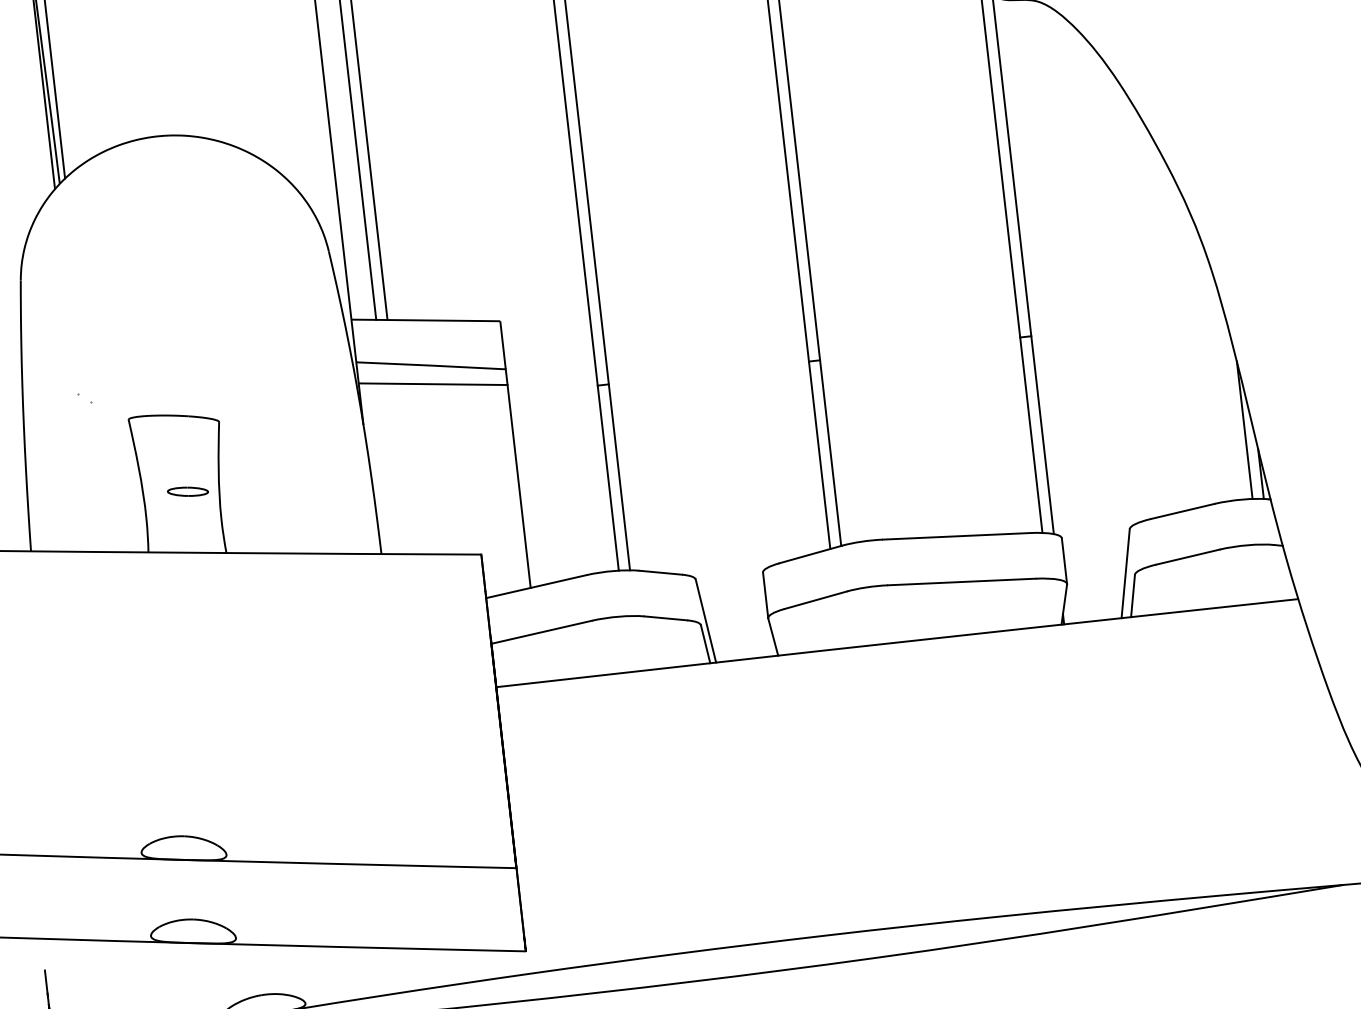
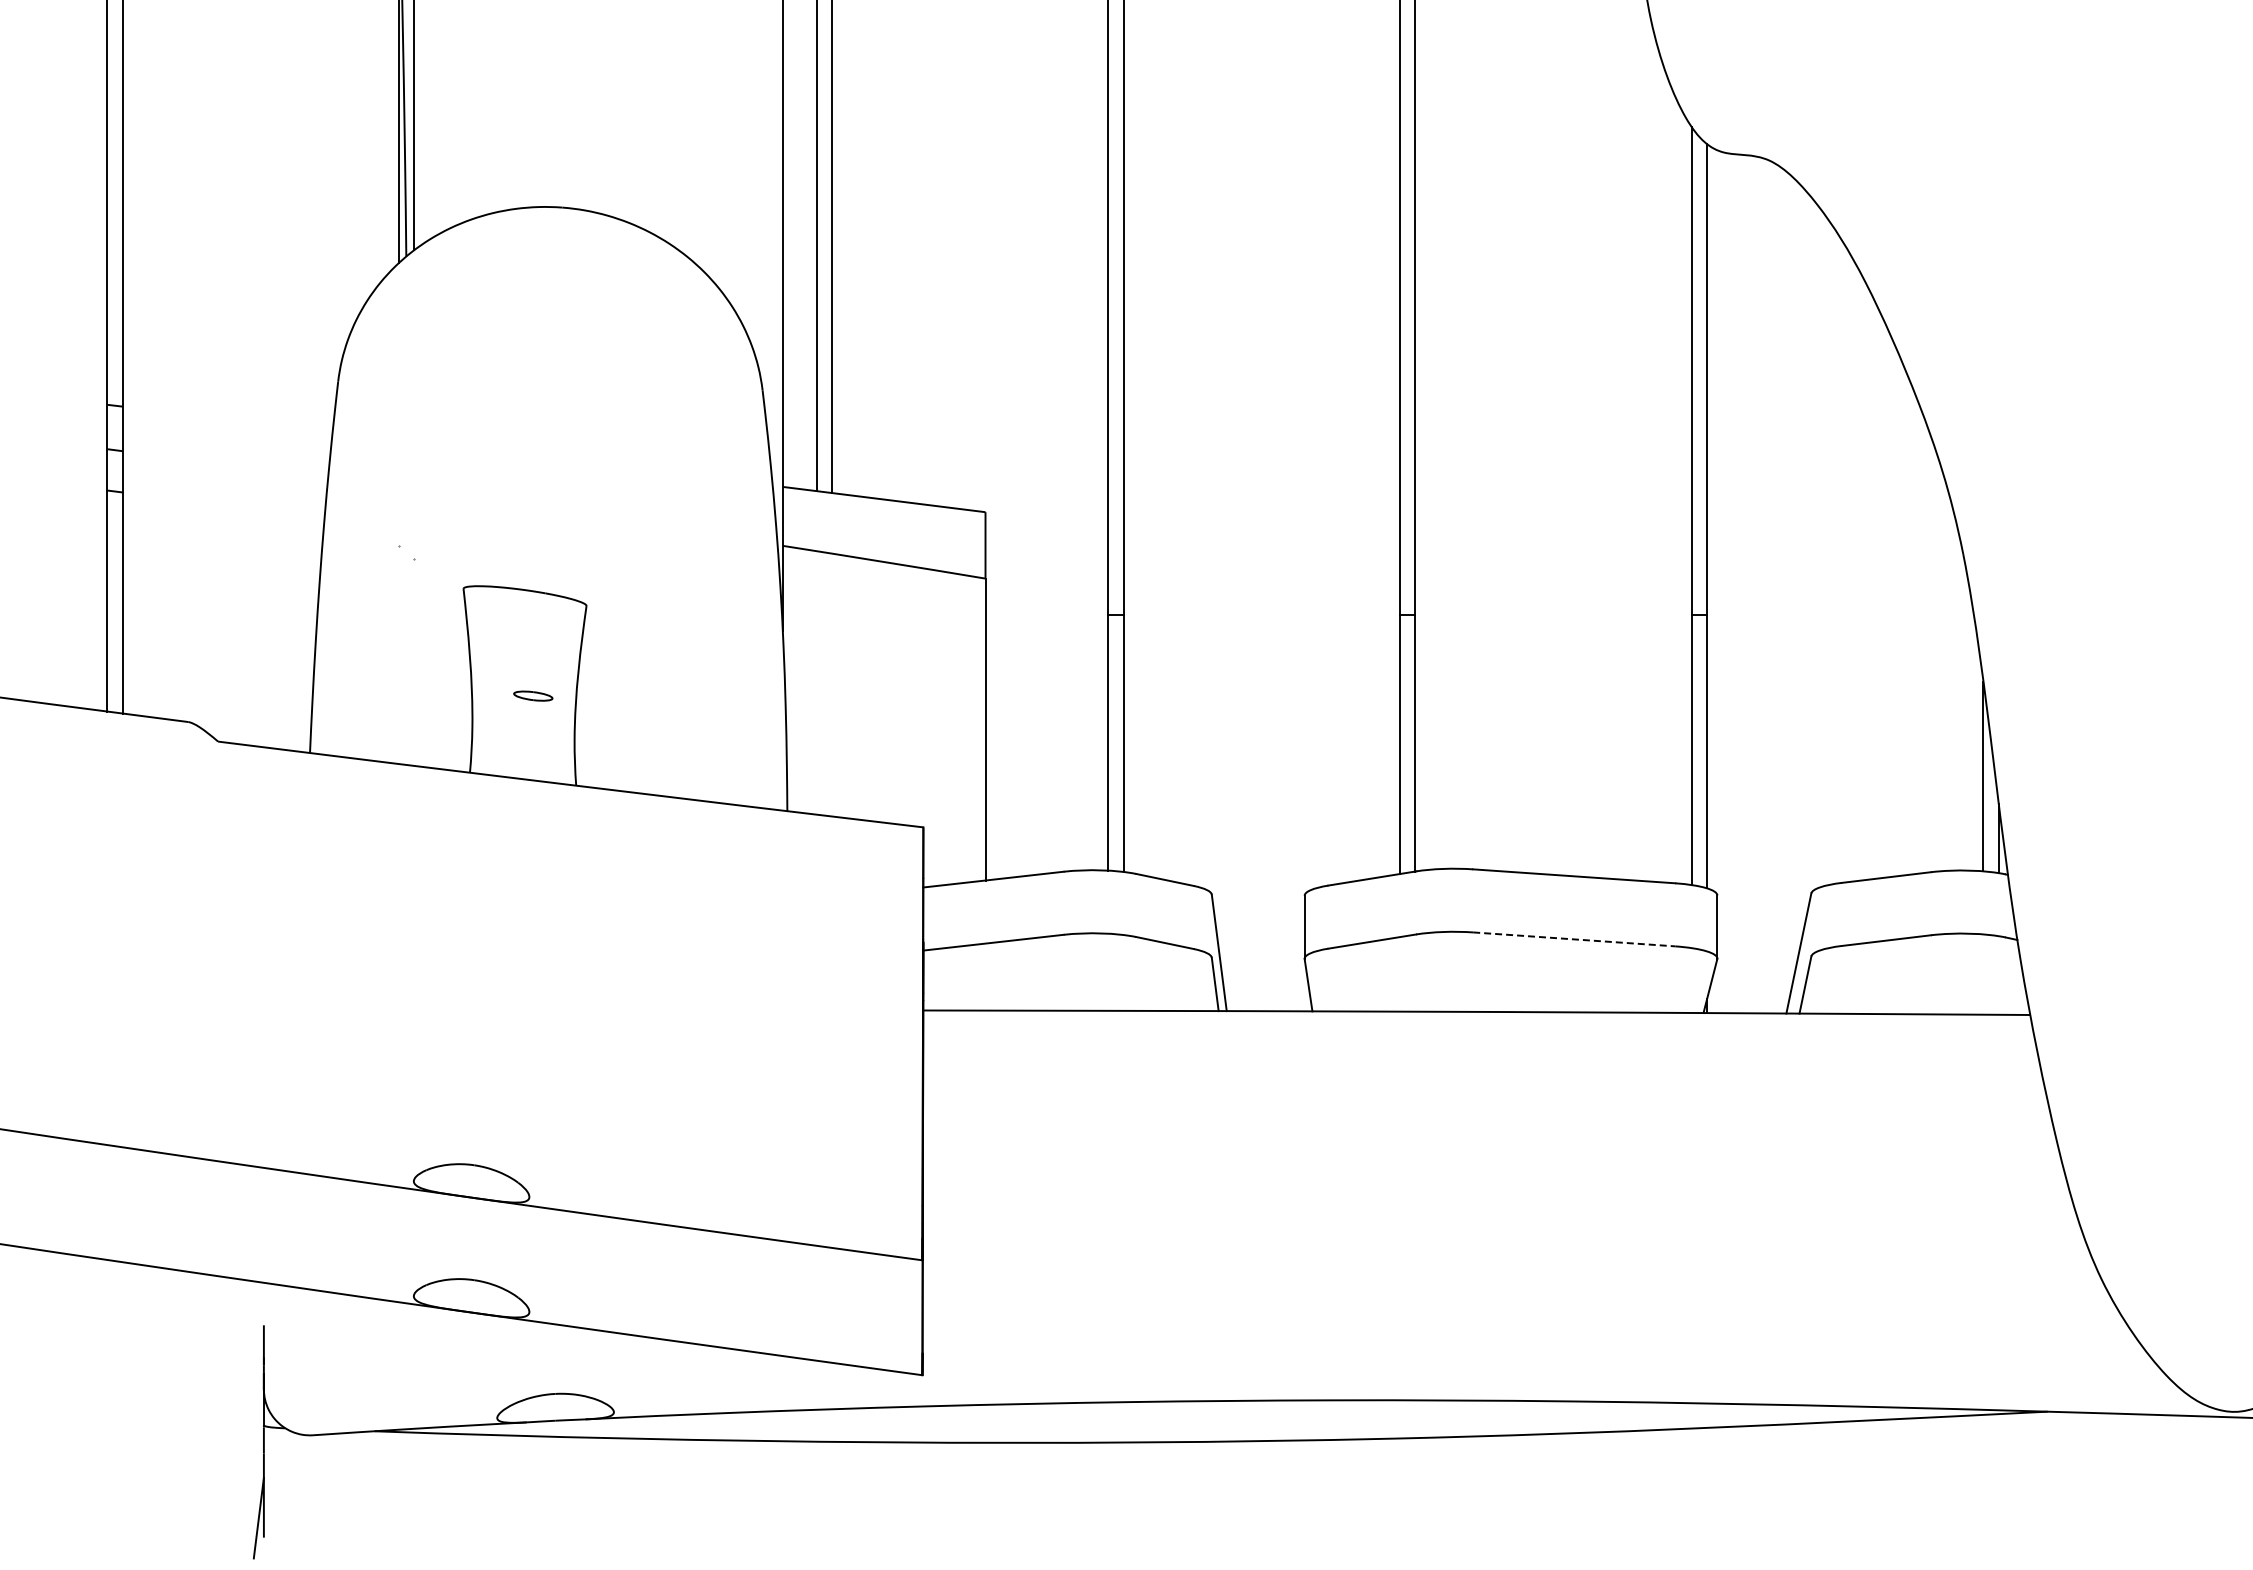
line: (432, 384) -> (883, 587), removed
part: (188, 491) -> (533, 695), size x0.7
line: (962, 582) -> (1574, 939), solid -> dashed

